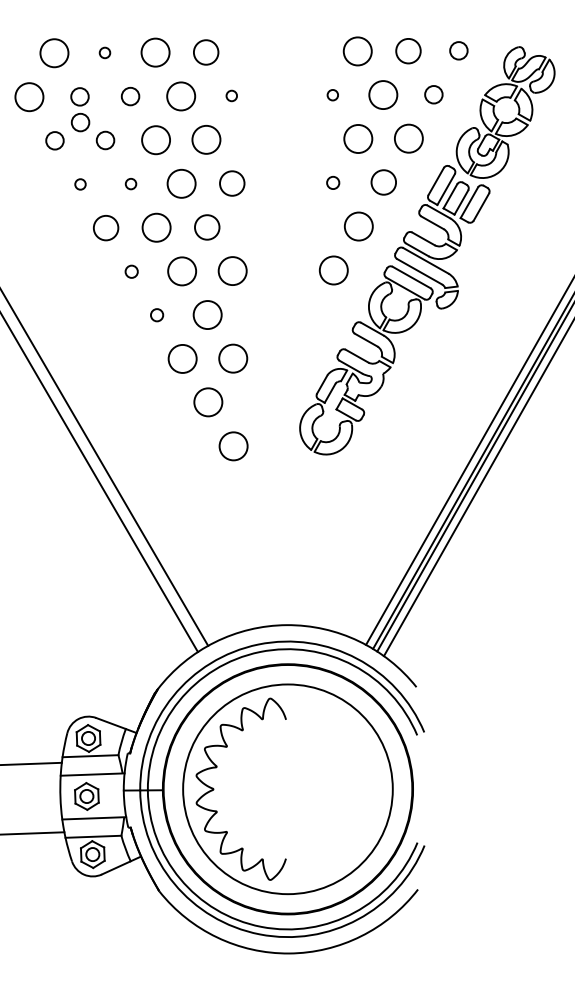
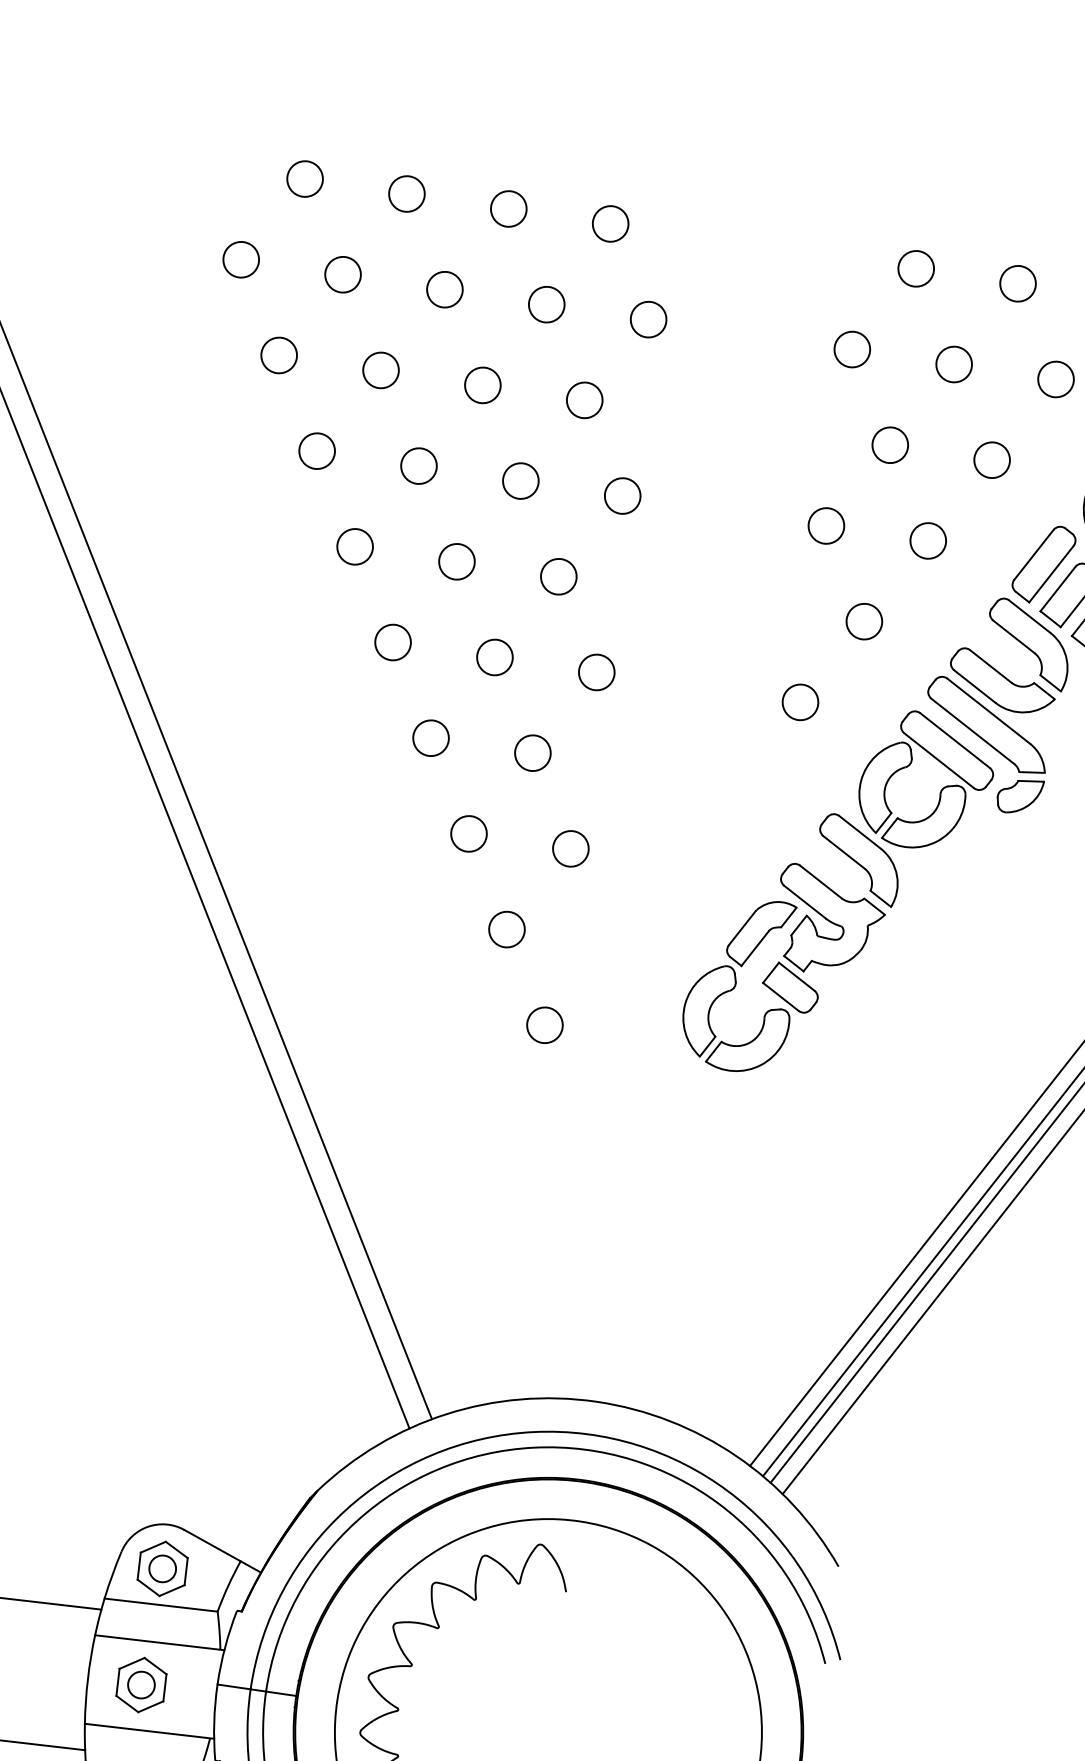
circle: (407, 50) -> (1016, 282), size x0.71
circle: (205, 51) -> (609, 222), size x0.71
circle: (357, 51) -> (915, 268), size x0.62
circle: (104, 52) -> (406, 192), size x1.67
circle: (155, 52) -> (508, 208), size x0.62
circle: (54, 53) -> (305, 179), size x0.62
circle: (332, 94) -> (852, 347), size x1.67
circle: (383, 94) -> (954, 363), size x0.62
circle: (180, 95) -> (545, 302), size x0.62
circle: (231, 95) -> (648, 318), size x1.67
circle: (29, 96) -> (241, 258), size x0.62
circle: (80, 122) -> (336, 326), removed
circle: (358, 138) -> (890, 444), size x0.62
circle: (408, 138) -> (991, 459), size x0.62
circle: (155, 139) -> (481, 383), size x0.62
circle: (206, 139) -> (584, 399), size x0.62
circle: (332, 182) -> (824, 524), size x1.43
circle: (383, 182) -> (927, 540), size x0.71
circle: (130, 183) -> (418, 464), size x1.67
circle: (181, 183) -> (520, 480), size x0.62
circle: (231, 183) -> (621, 495), size x0.71
circle: (80, 184) -> (317, 451), size x1.67
circle: (358, 226) -> (863, 621), size x0.62
circle: (105, 227) -> (354, 545), size x0.71
circle: (156, 227) -> (456, 561), size x0.62
circle: (206, 227) -> (557, 576), size x0.71
circle: (232, 270) -> (596, 671), size x0.62
circle: (333, 270) -> (799, 702), size x0.62
circle: (131, 271) -> (392, 642), size x1.43
circle: (181, 271) -> (493, 657), size x0.62
circle: (156, 314) -> (430, 736), size x1.43
circle: (207, 314) -> (532, 752), size x0.62
circle: (182, 358) -> (468, 832), size x0.62
circle: (232, 358) -> (569, 848), size x0.62
circle: (207, 402) -> (505, 929), size x0.62
circle: (233, 445) -> (544, 1023), size x0.62

